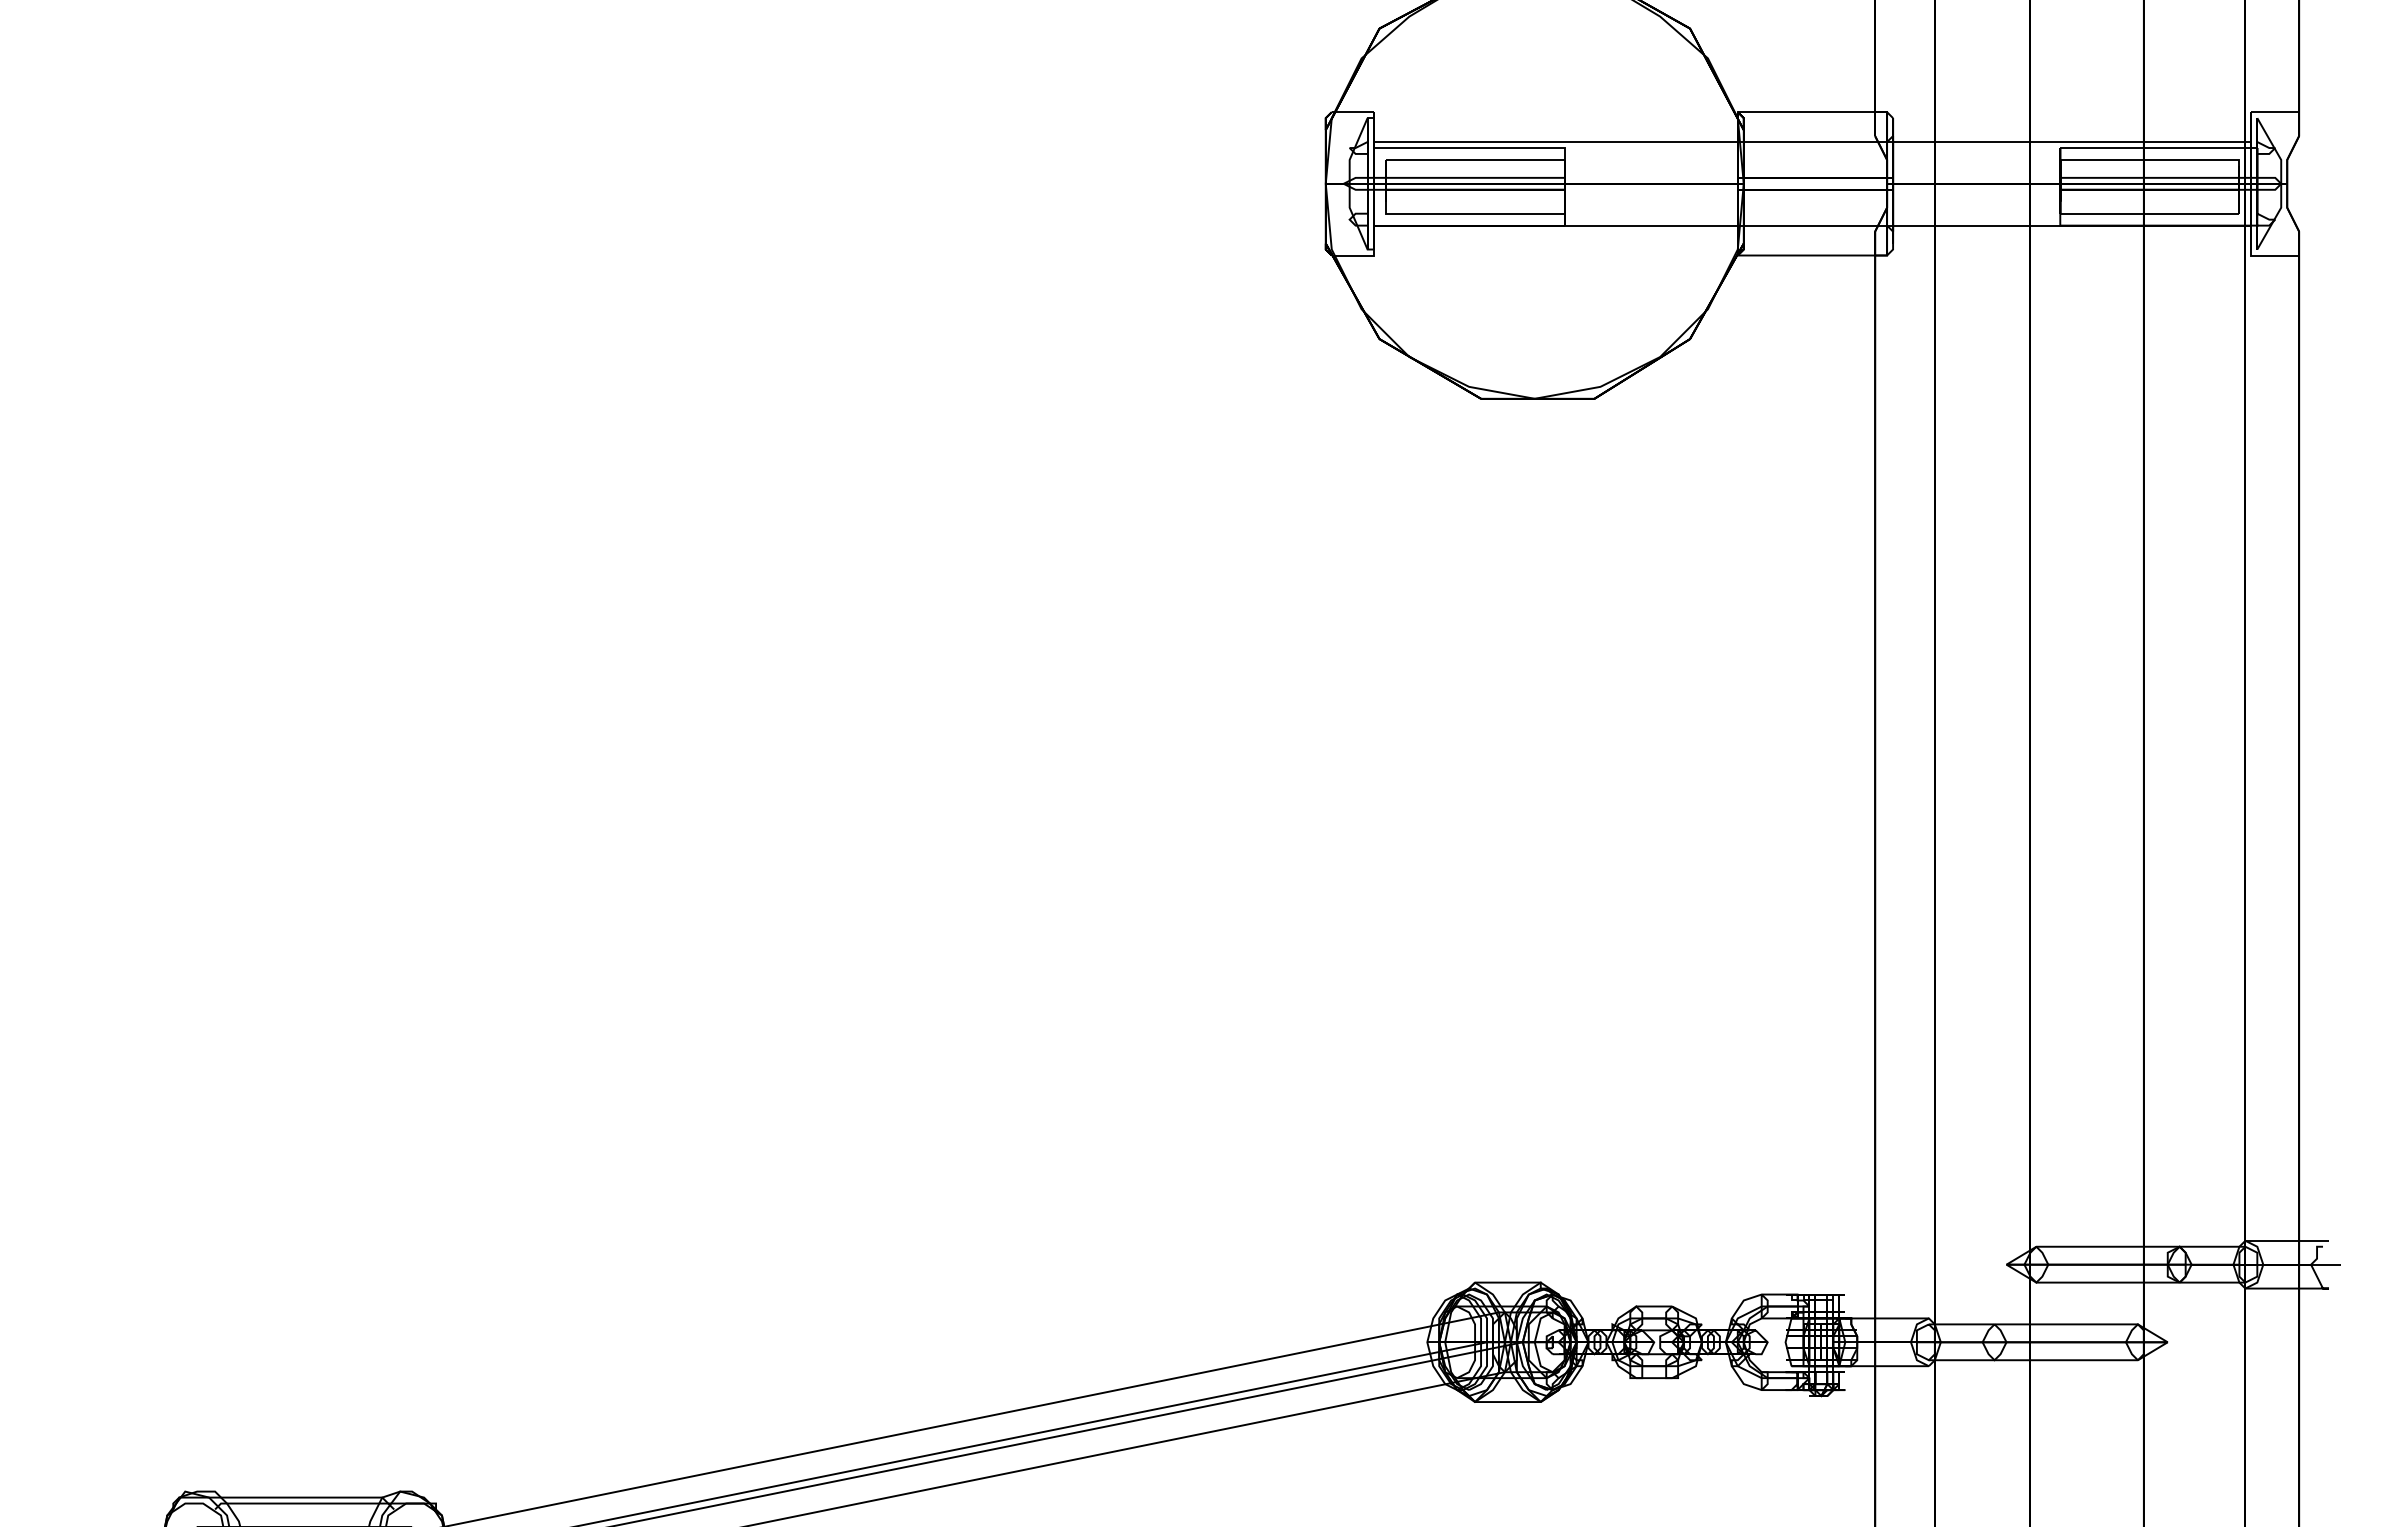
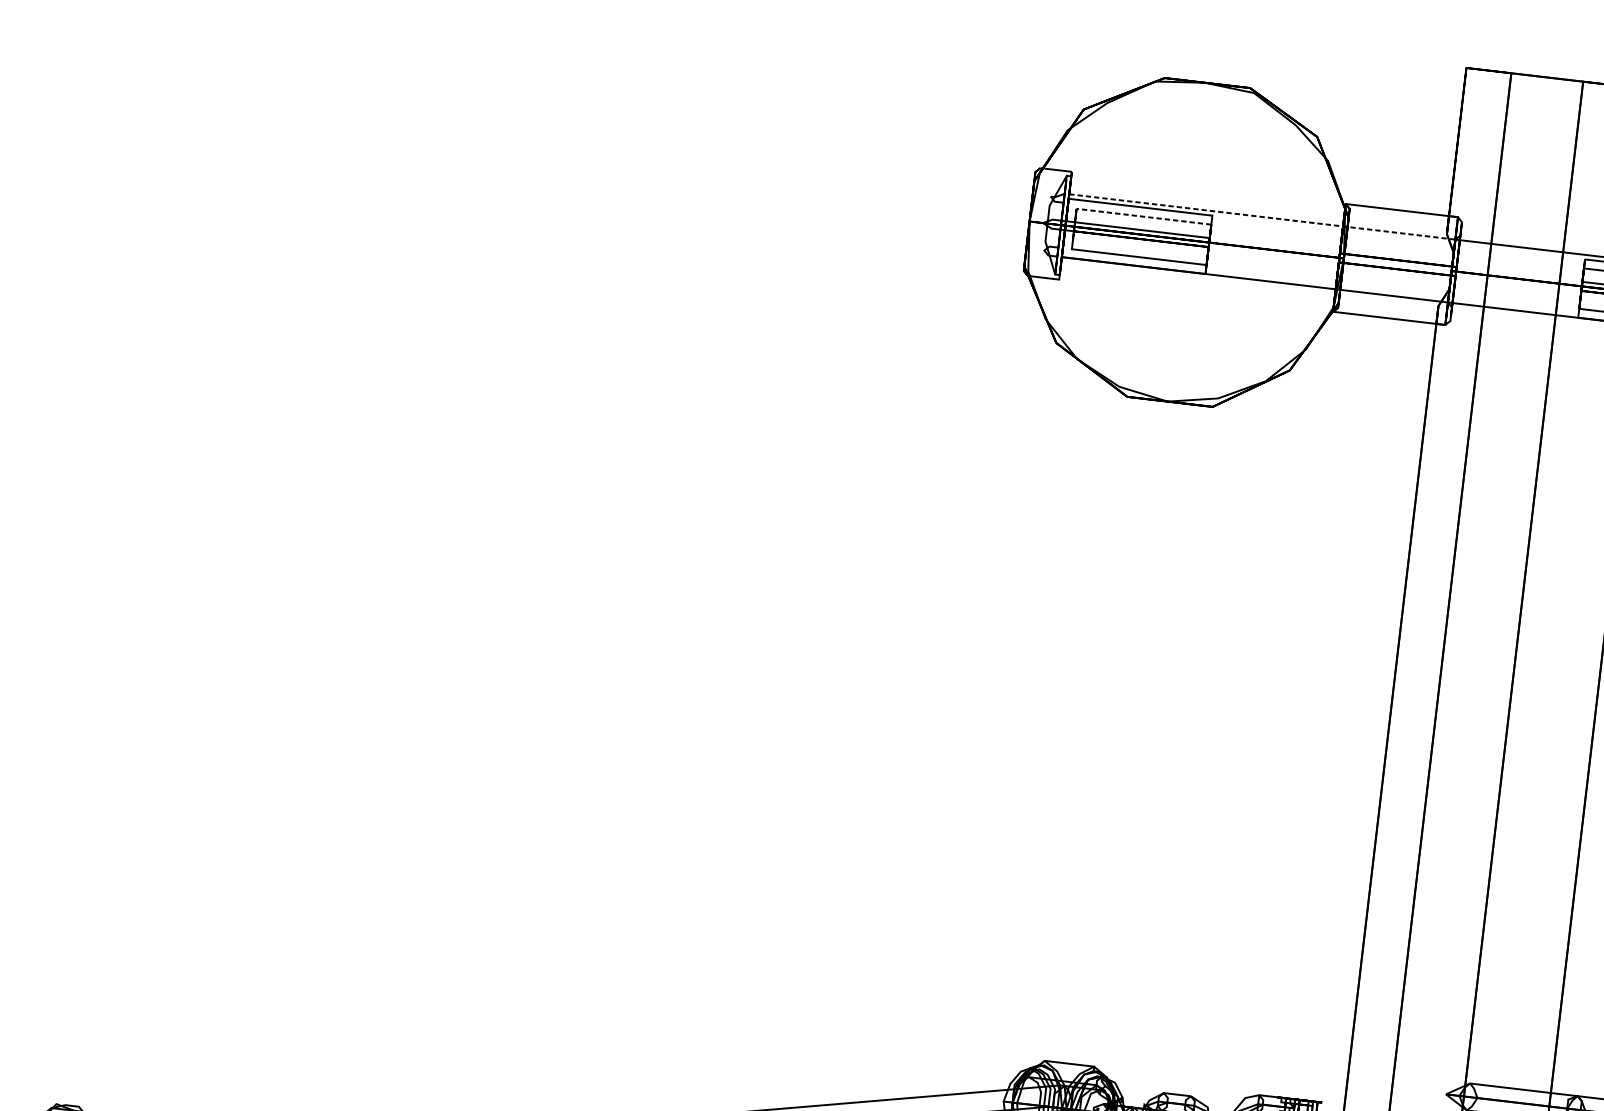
line: (1631, 142) -> (1263, 217), solid -> dashed
line: (1475, 159) -> (1144, 216), solid -> dashed

